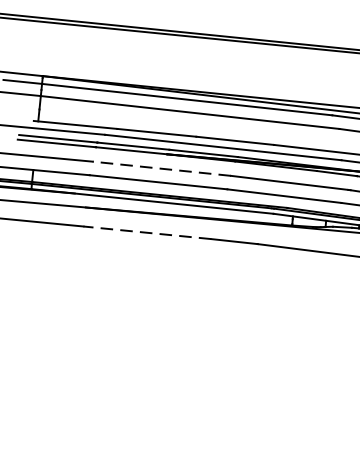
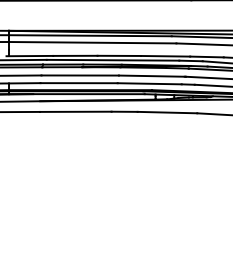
line: (162, 168) -> (80, 75), dashed -> solid
line: (146, 232) -> (75, 111), dashed -> solid

